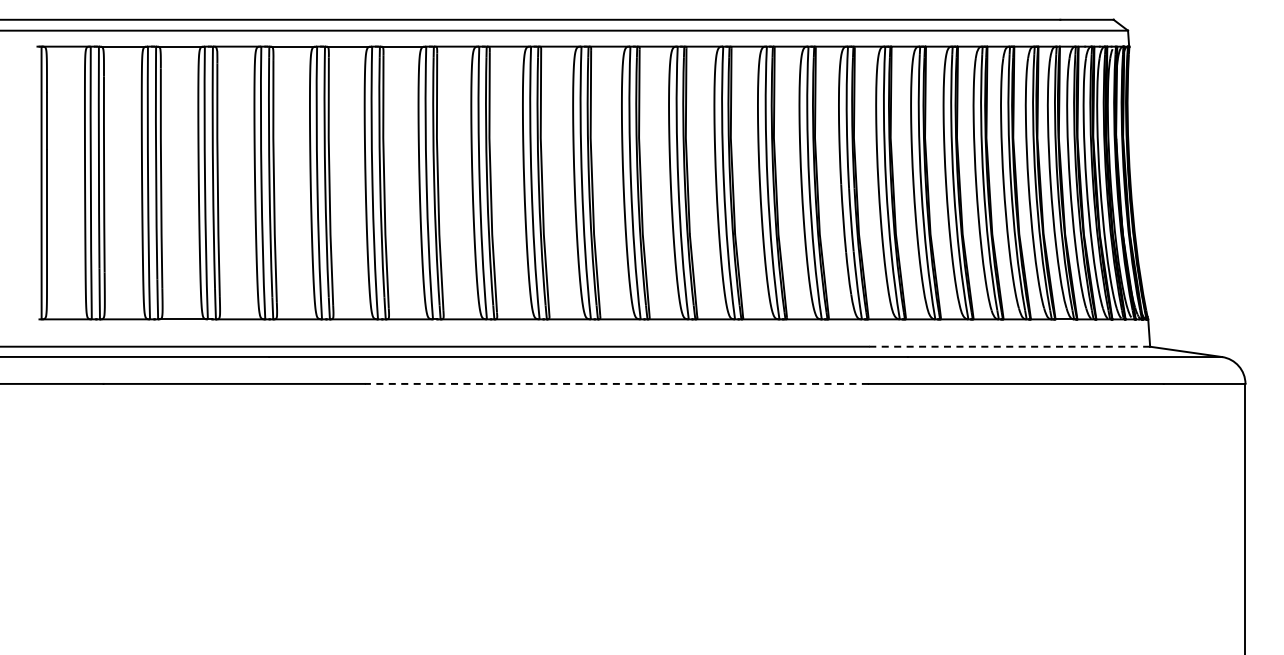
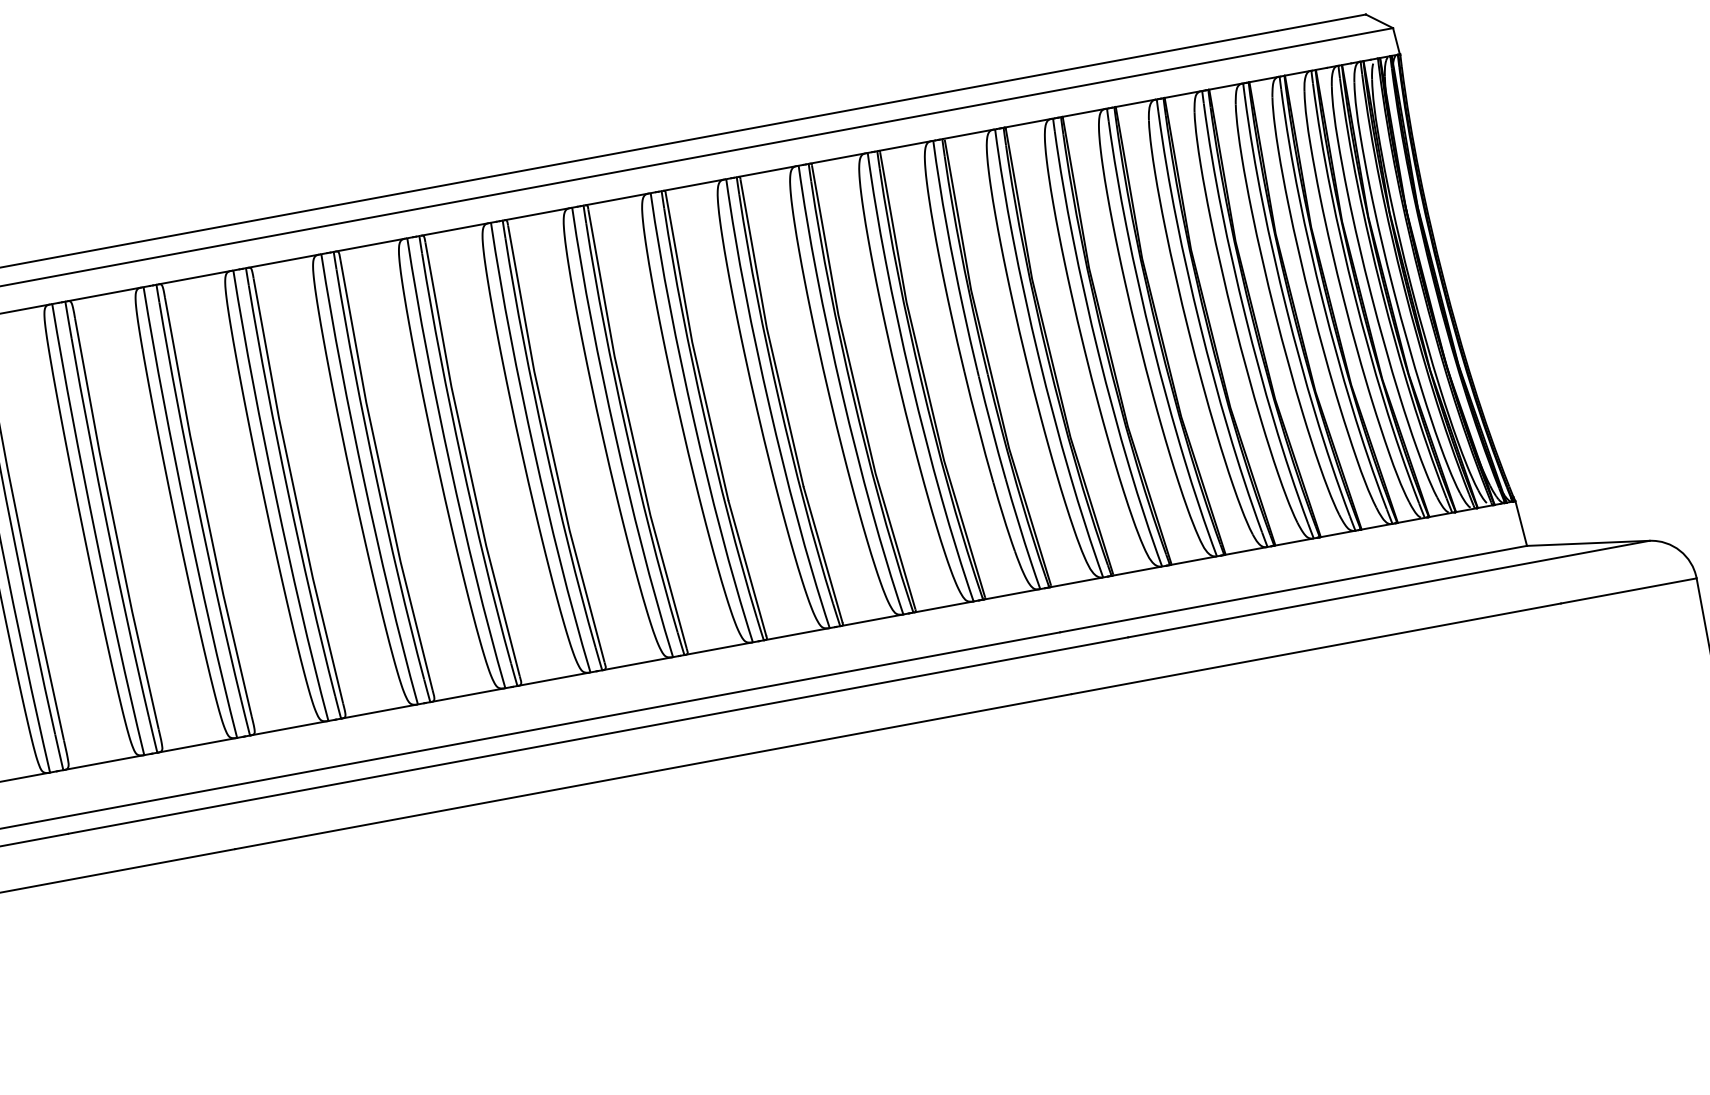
line: (1009, 346) -> (1293, 588), dashed -> solid
line: (616, 383) -> (652, 771), dashed -> solid

